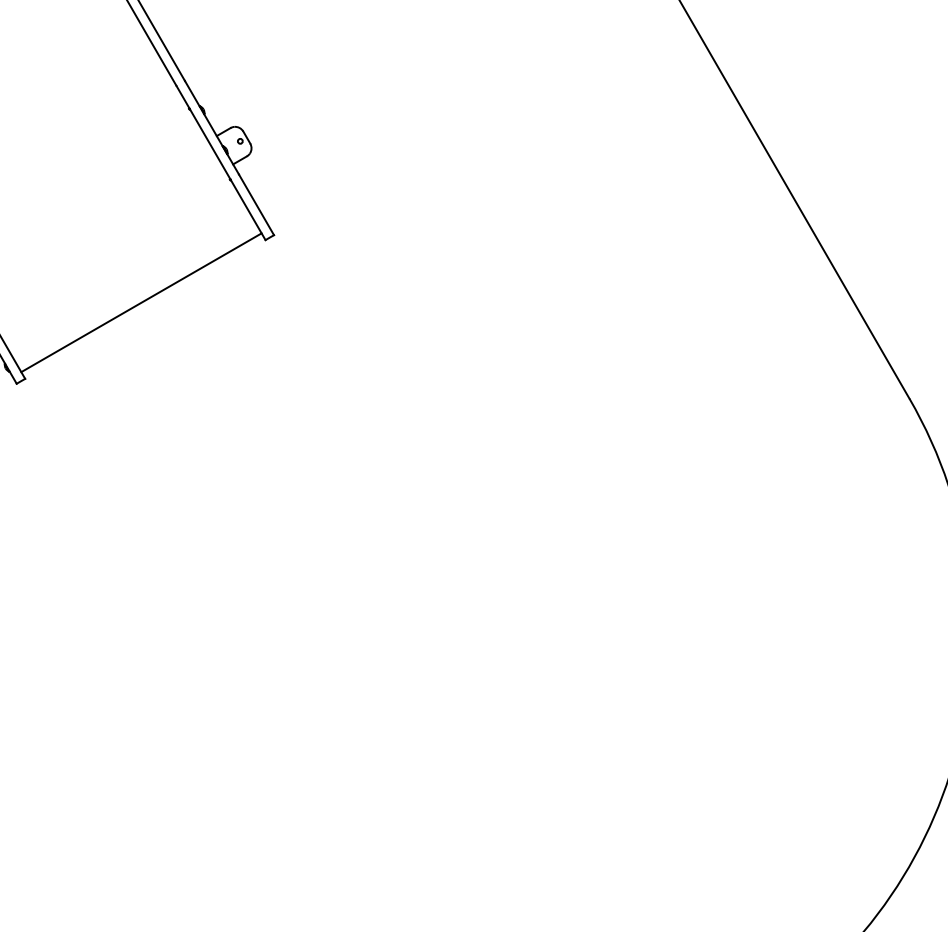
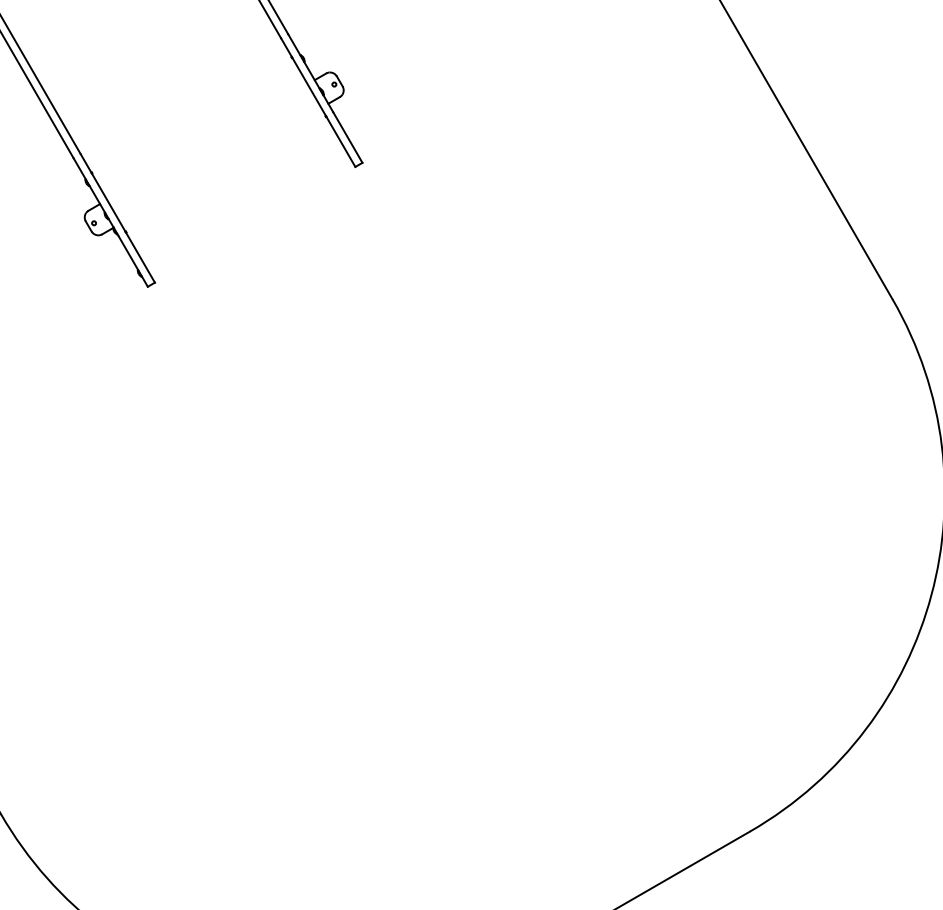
line: (140, 303) -> (251, 219), removed

